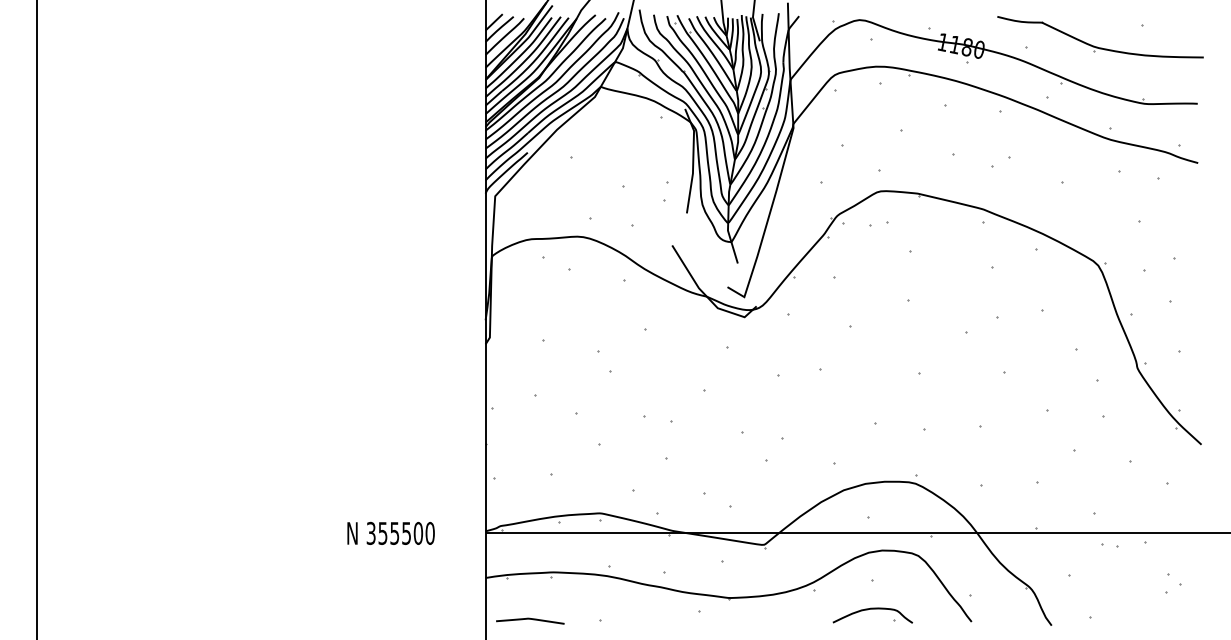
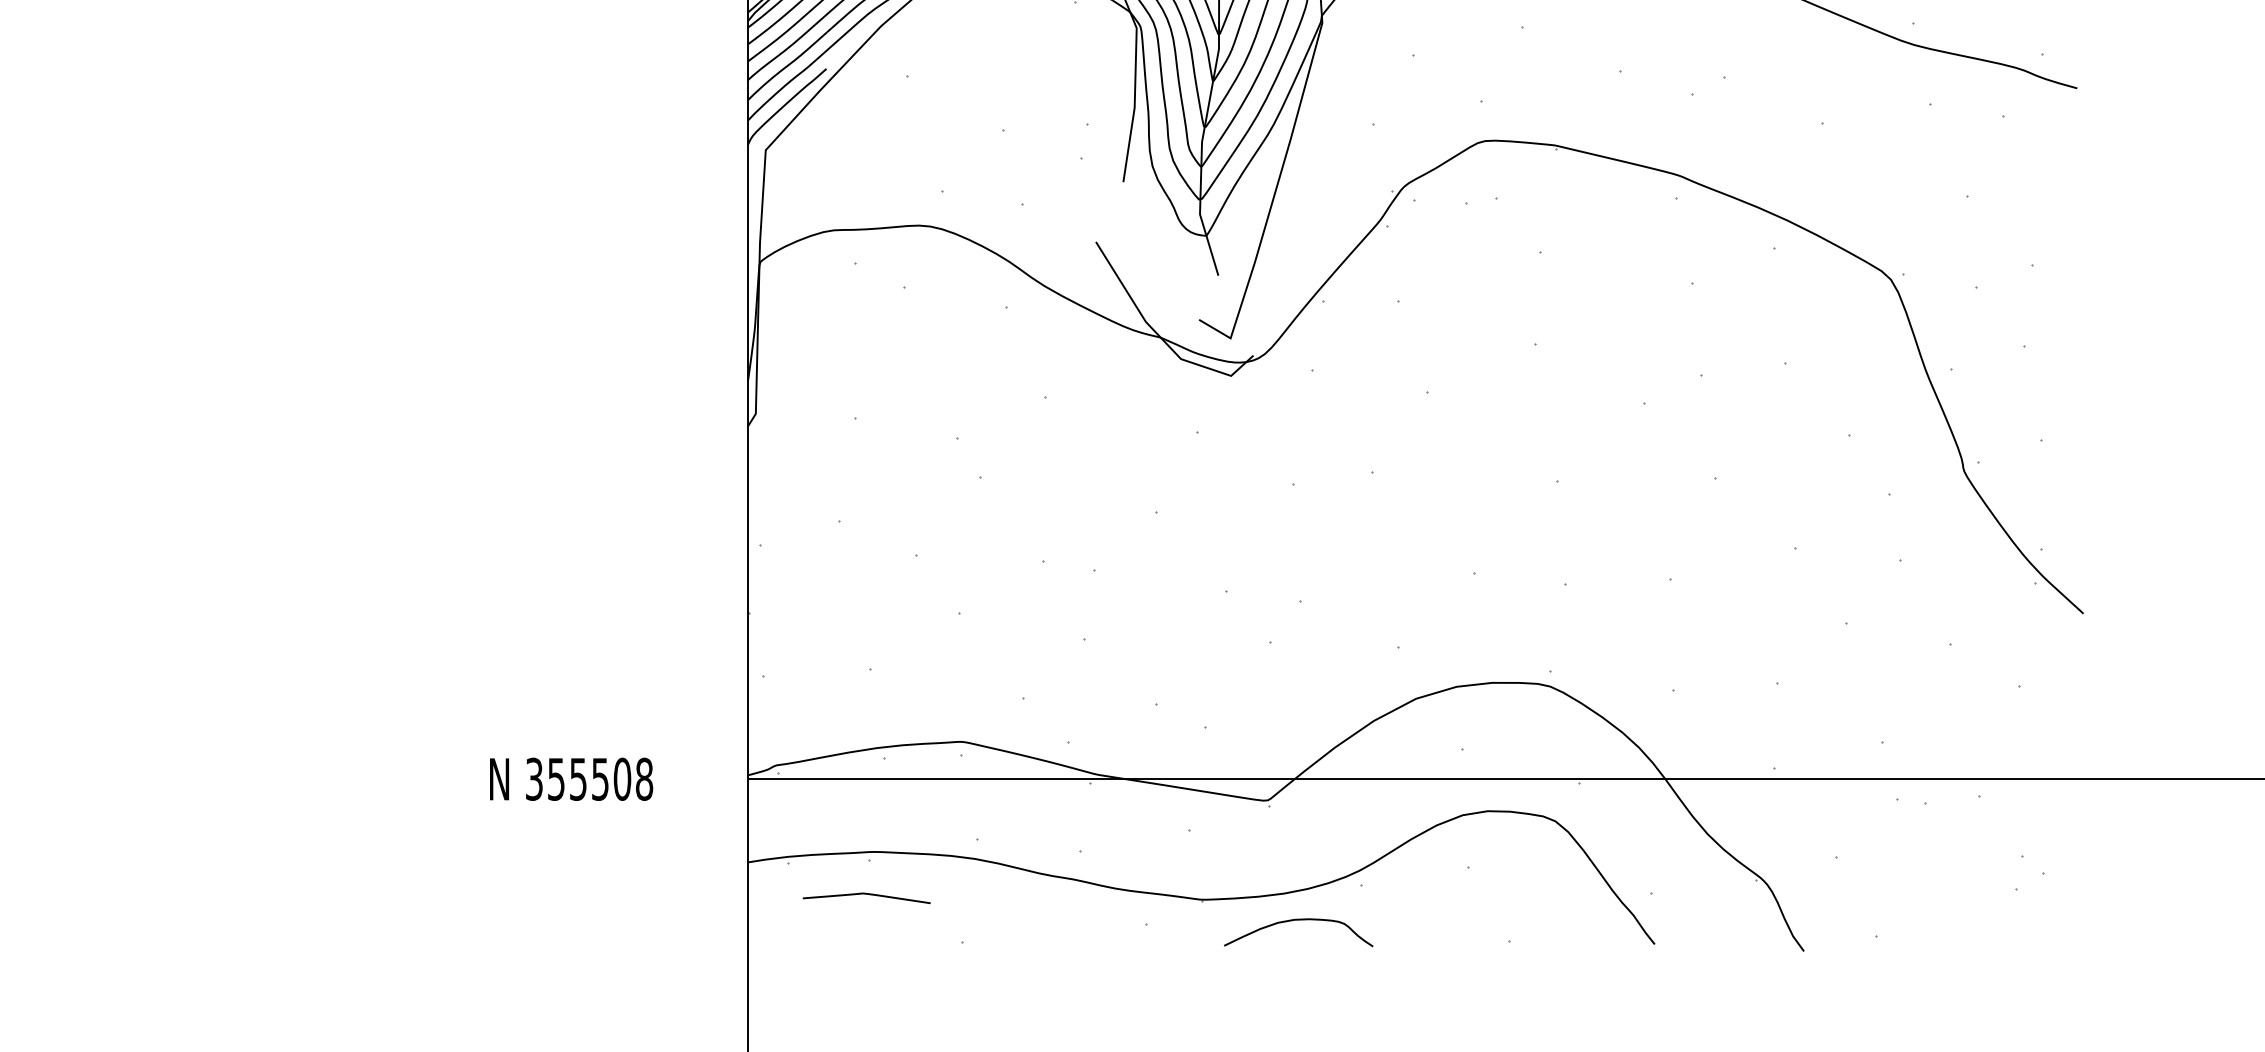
text: (429, 533) -> (643, 779), 355500 -> 355508
curve: (872, 609) -> (1298, 921), moved
curve: (530, 619) -> (867, 895), moved

